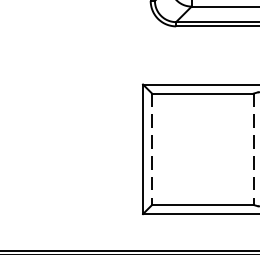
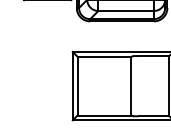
line: (151, 149) -> (77, 86), dashed -> solid
line: (254, 149) -> (131, 86), dashed -> solid

